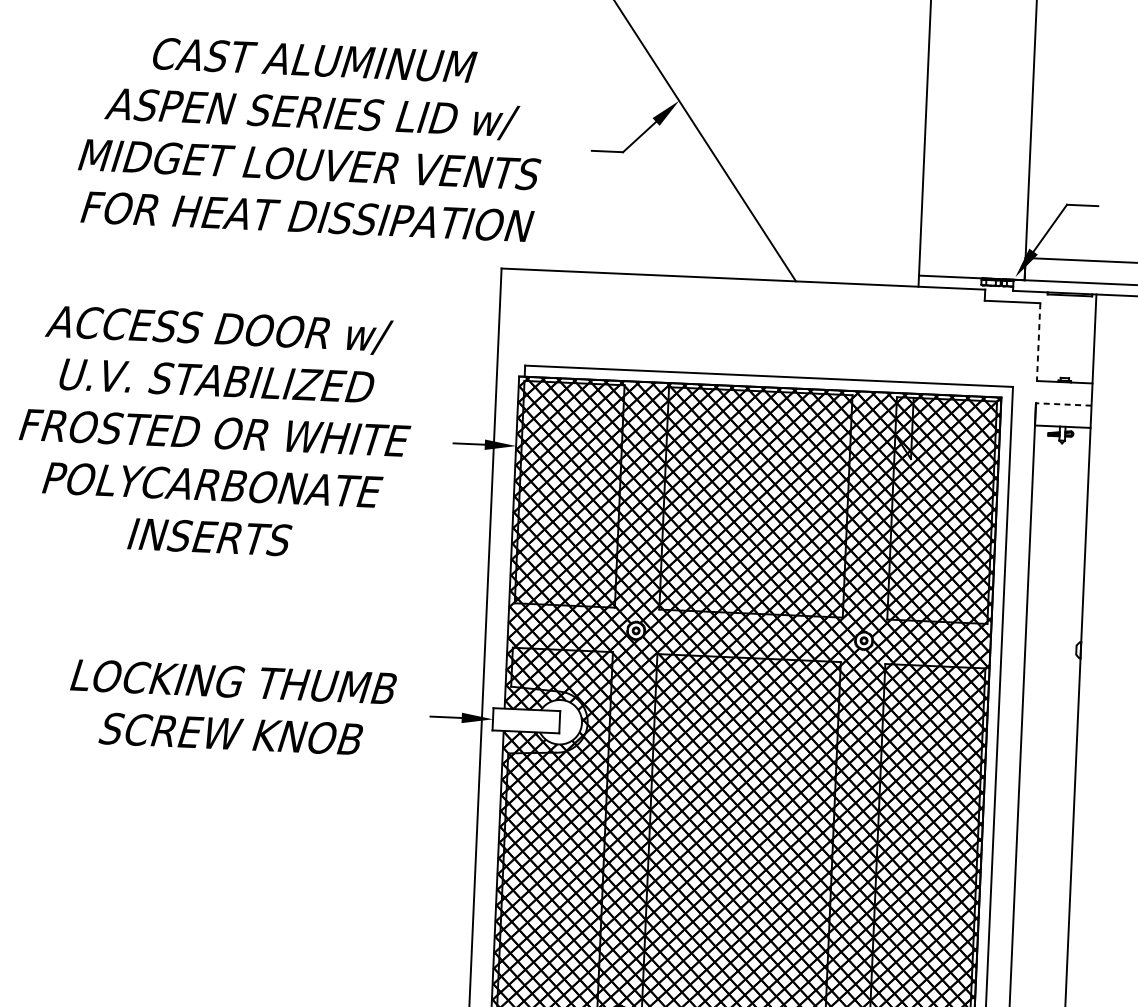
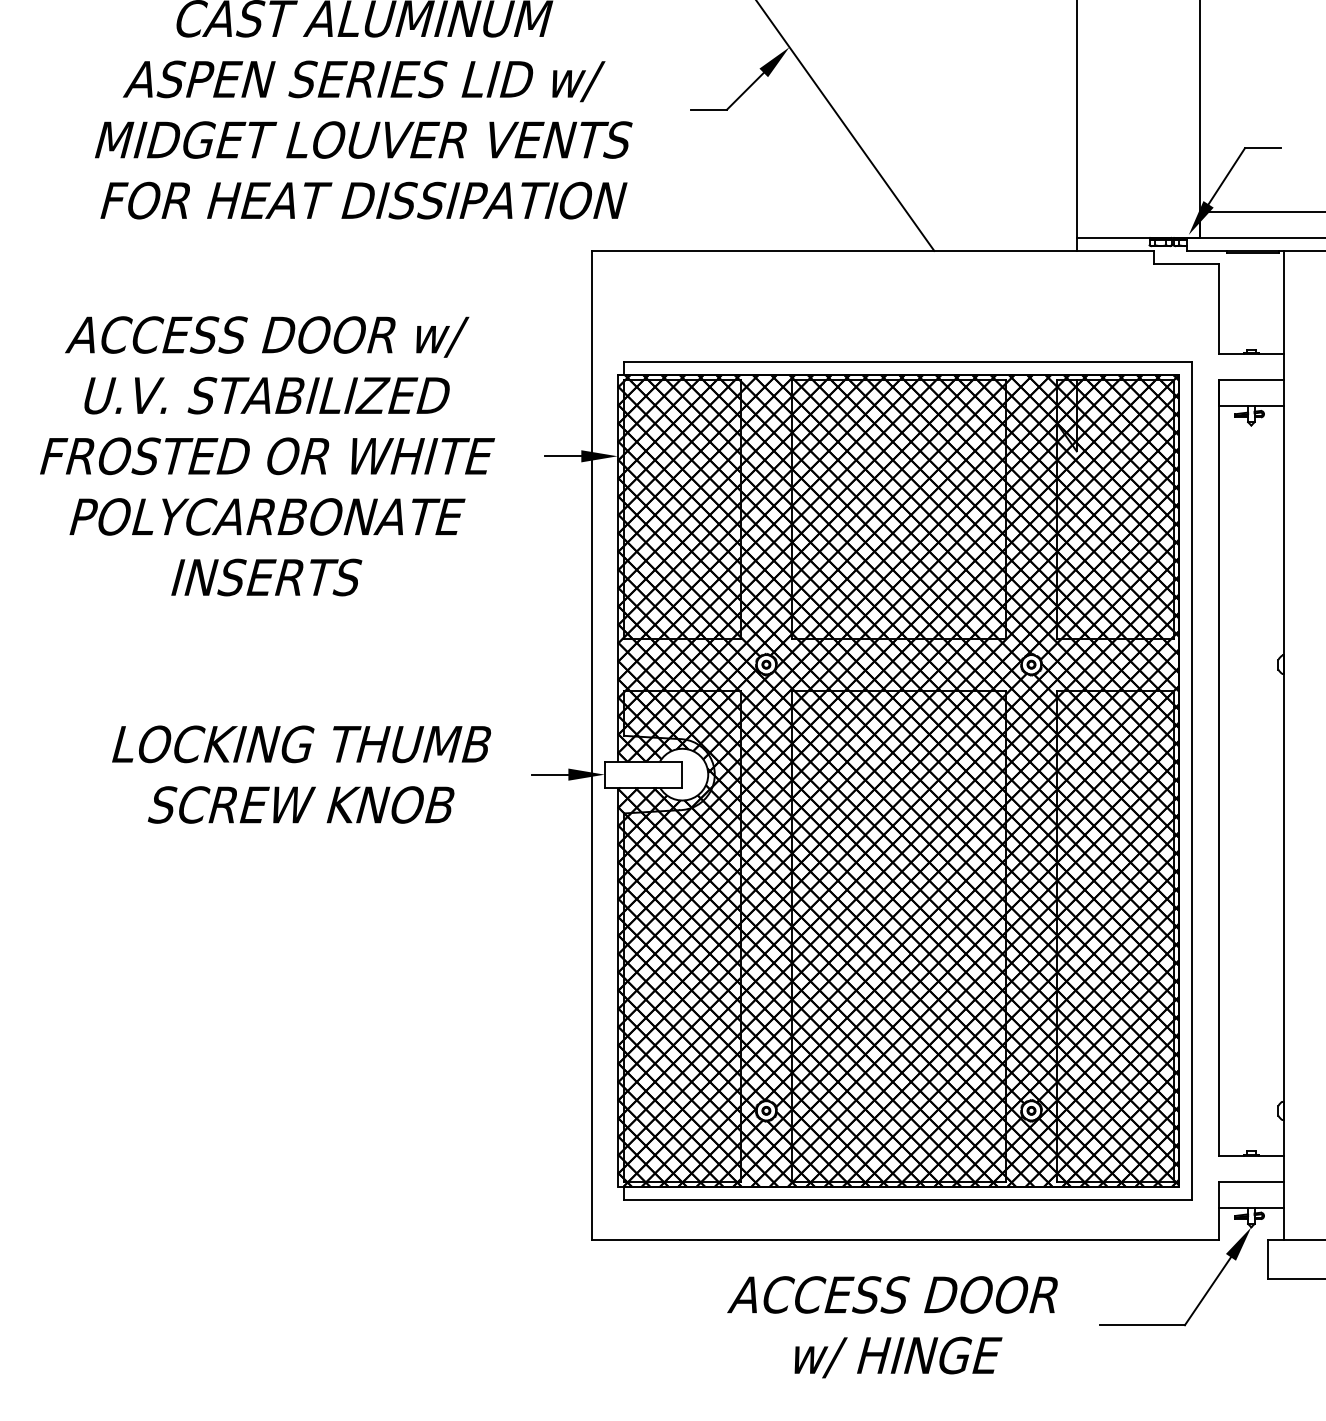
line: (1039, 342) -> (1219, 309), dashed -> solid
line: (1063, 404) -> (1250, 380), dashed -> solid

